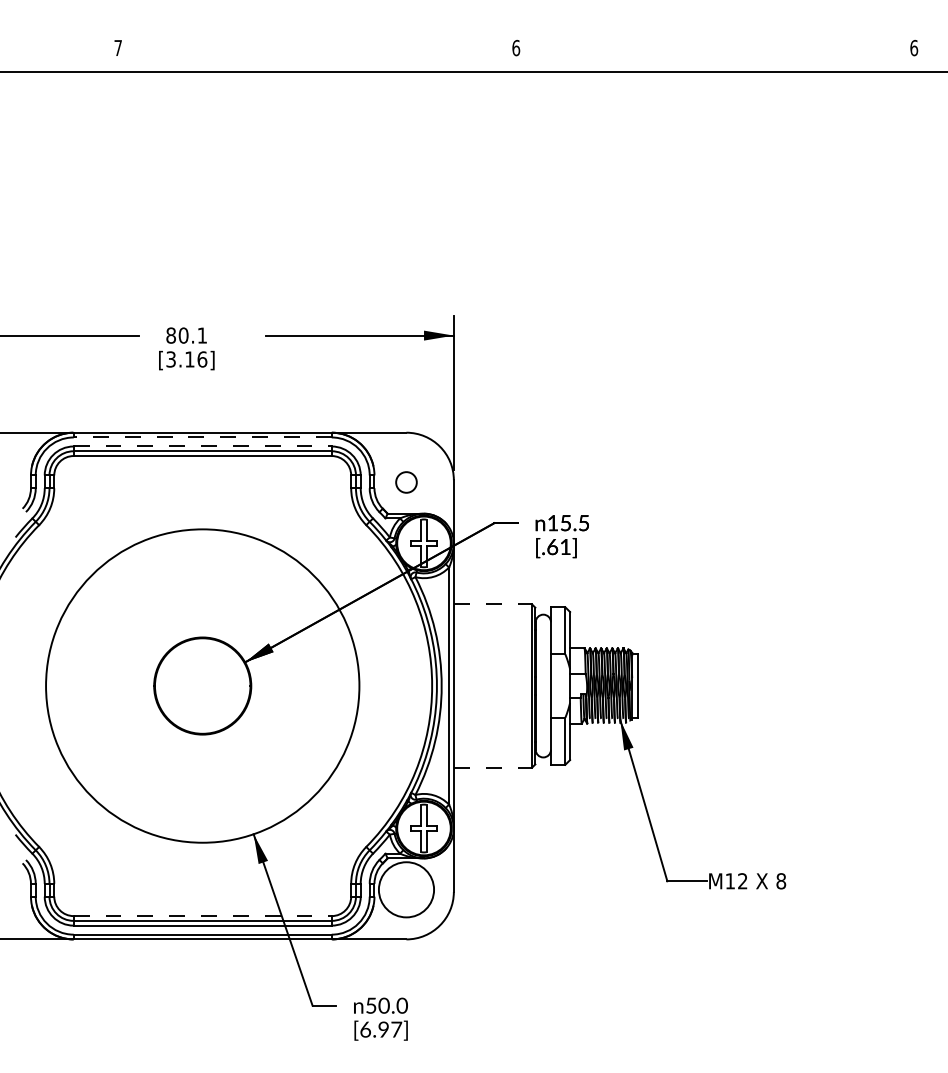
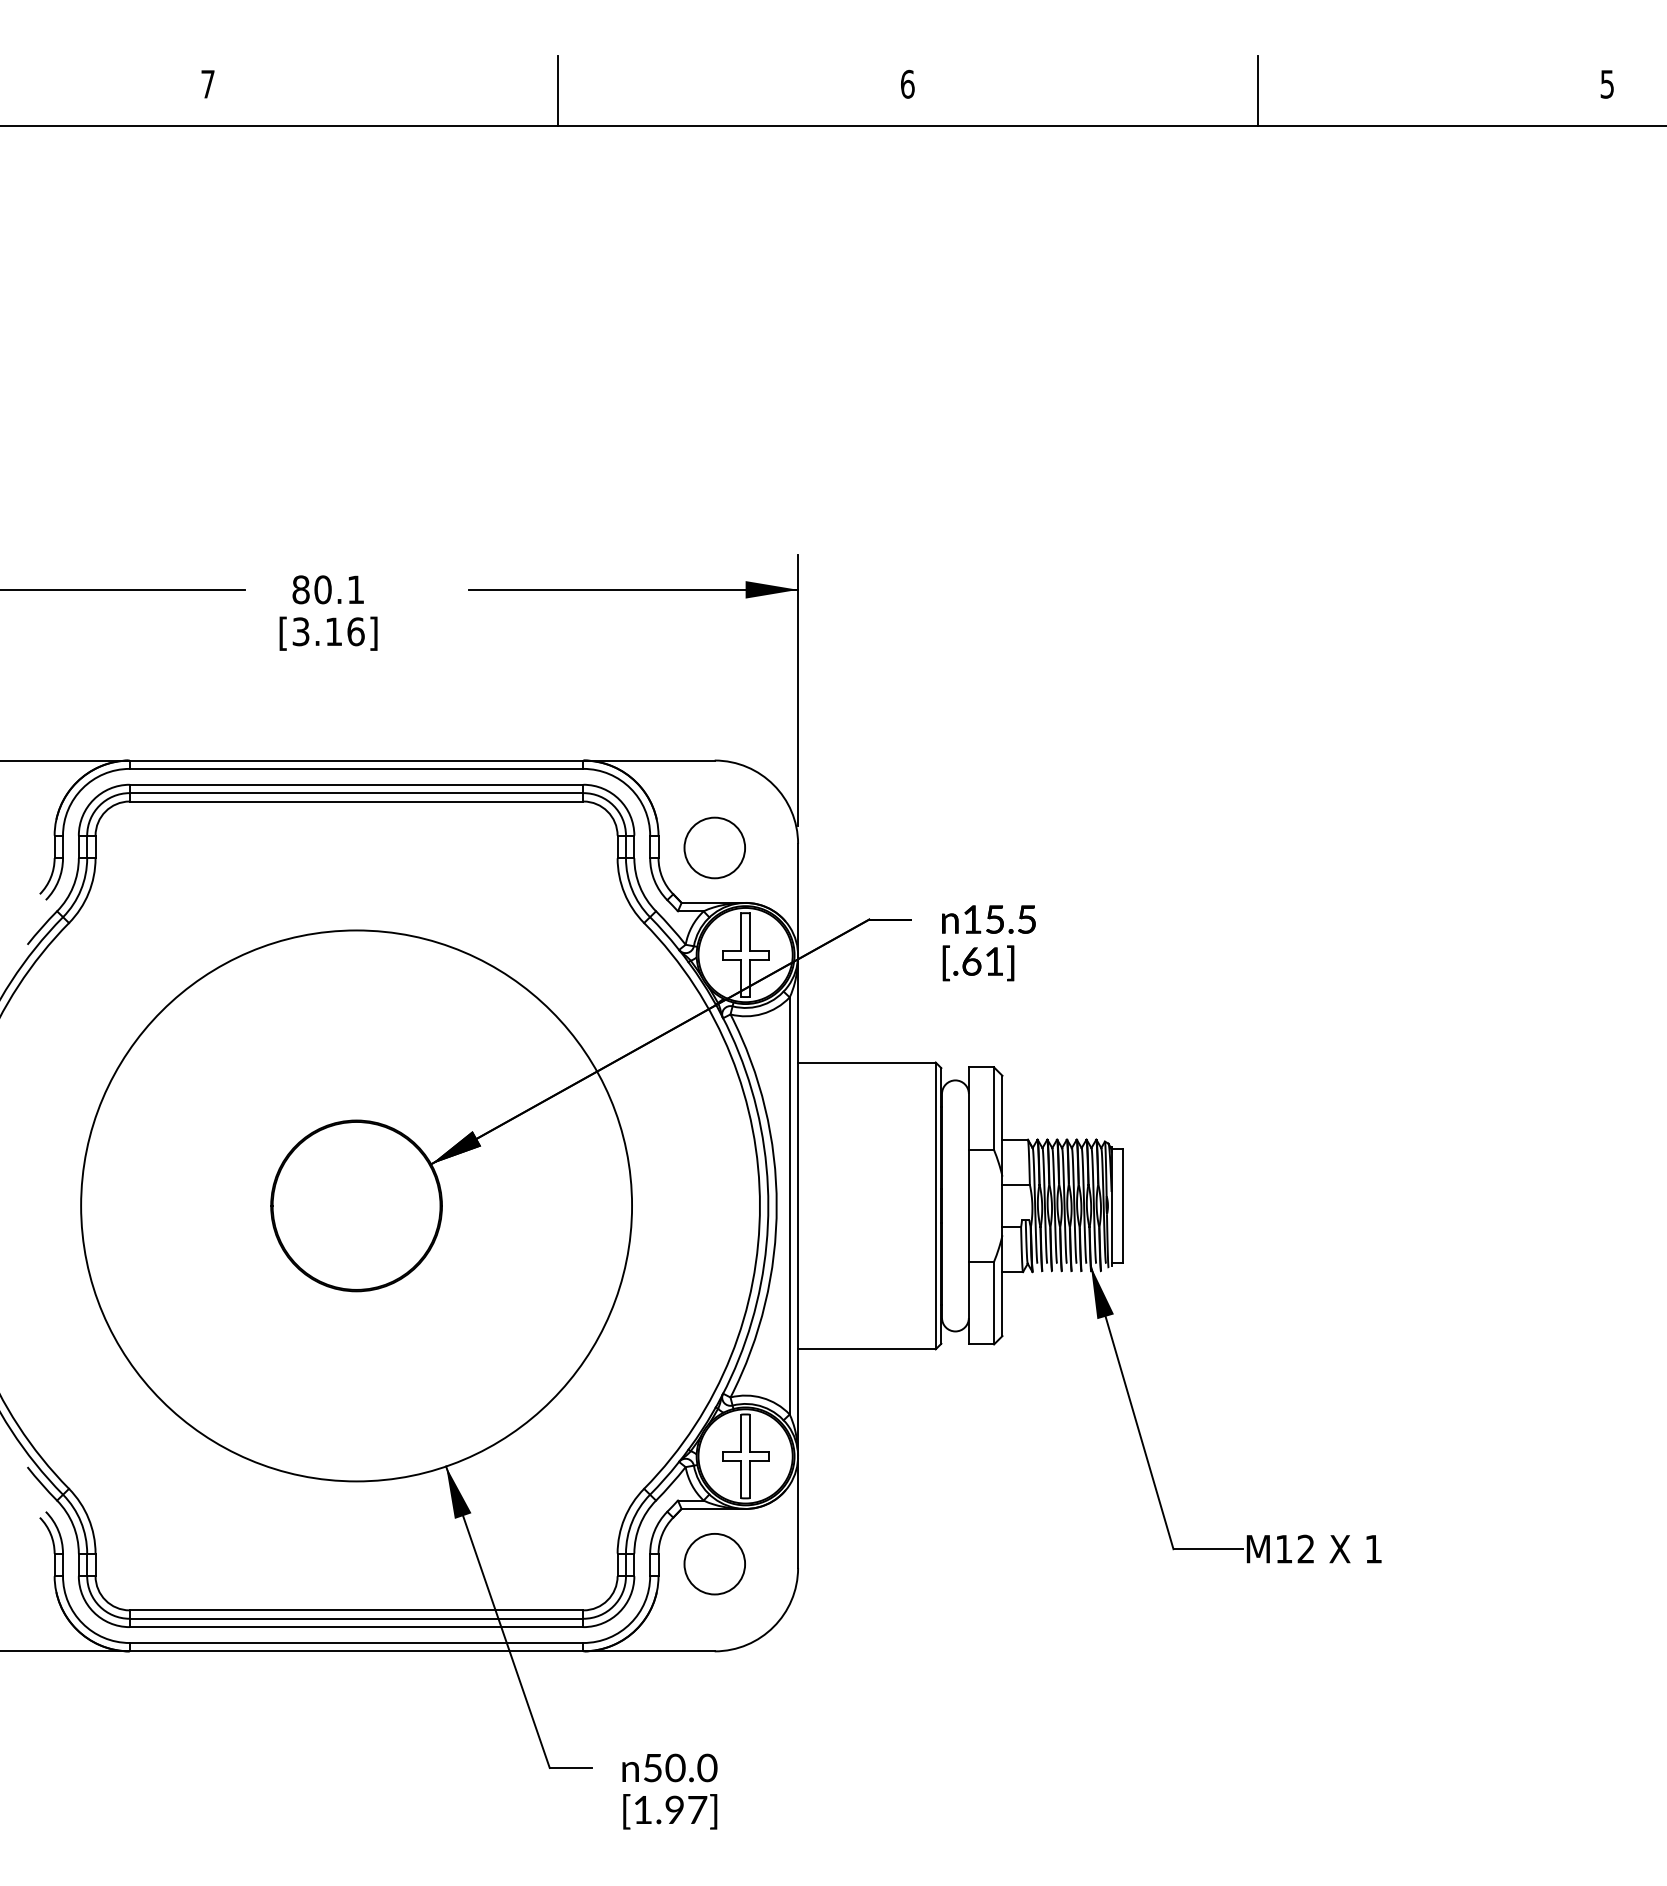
text: (914, 47) -> (1607, 83), 6 -> 5
line: (317, 51) -> (558, 90), added
line: (715, 51) -> (1258, 90), added
line: (202, 437) -> (356, 768), dashed -> solid
line: (203, 446) -> (357, 784), dashed -> solid
circle: (406, 482) -> (714, 848), size x1.67
line: (493, 604) -> (867, 1062), dashed -> solid
line: (493, 767) -> (867, 1349), dashed -> solid
text: (781, 881) -> (1374, 1549), 8 -> 1
circle: (406, 889) -> (714, 1563), size x0.62
line: (203, 916) -> (357, 1611), dashed -> solid
text: (365, 1029) -> (642, 1809), [6.97] -> [1.97]

